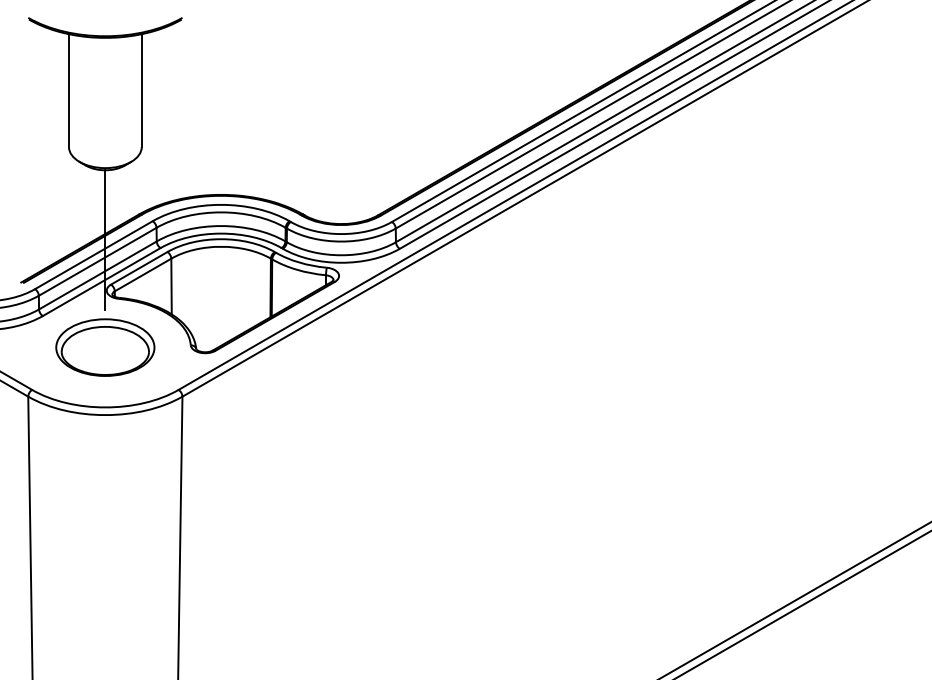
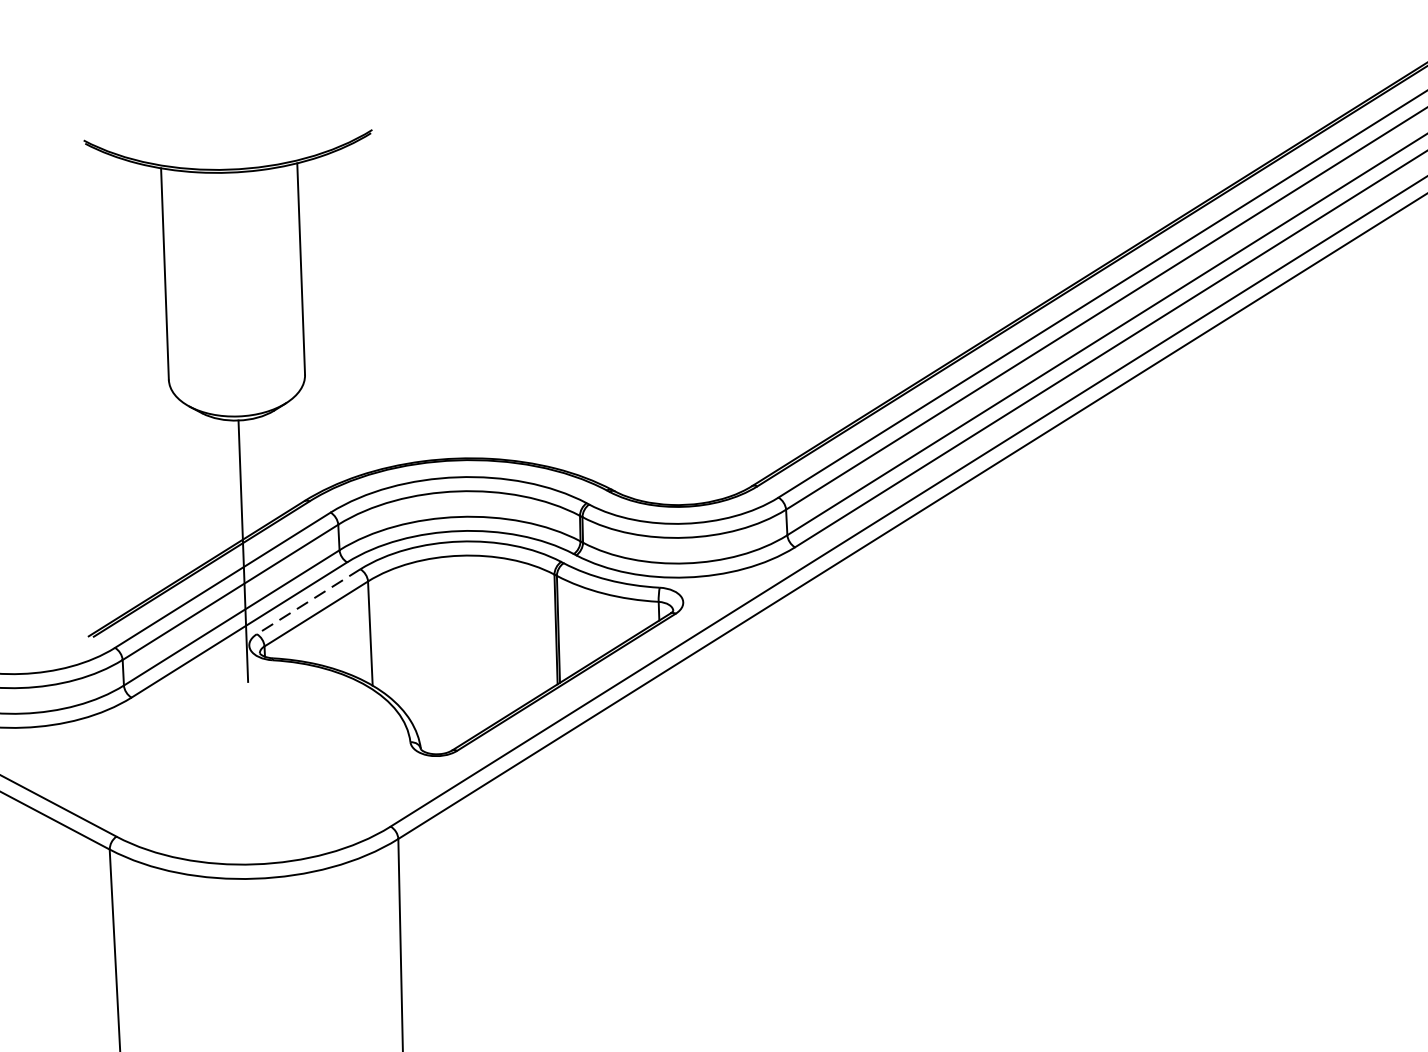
line: (139, 268) -> (309, 602), solid -> dashed
part: (105, 347) -> (250, 752), removed

